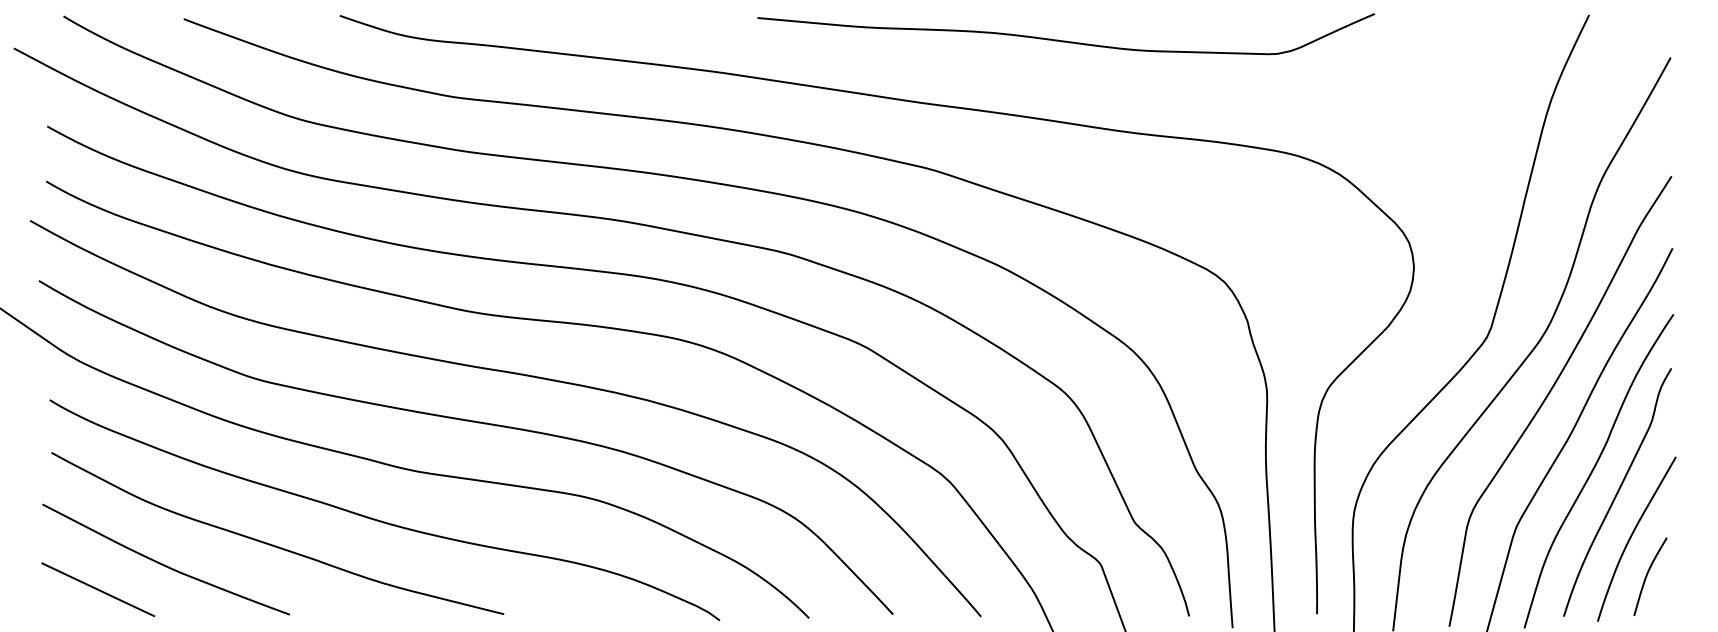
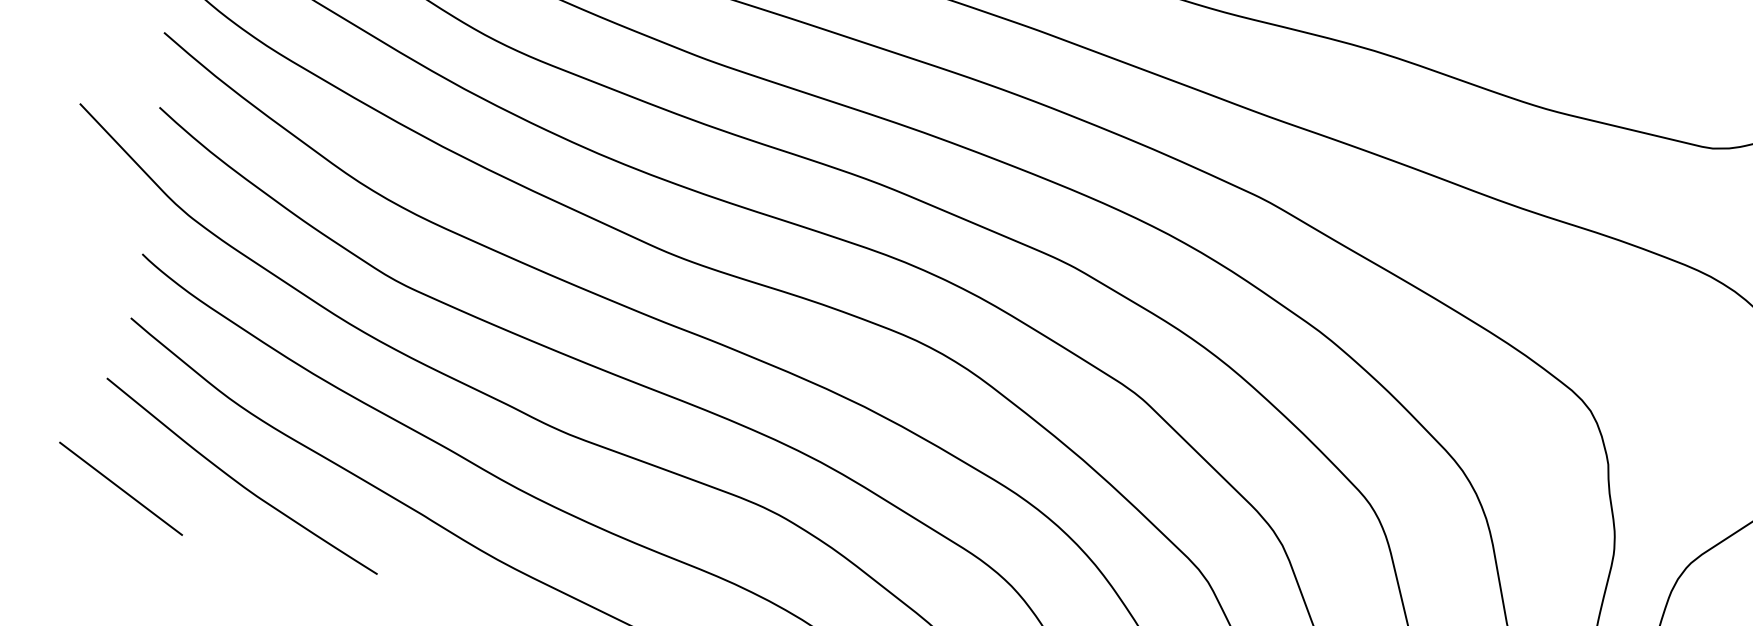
line: (98, 589) -> (121, 488), moved

